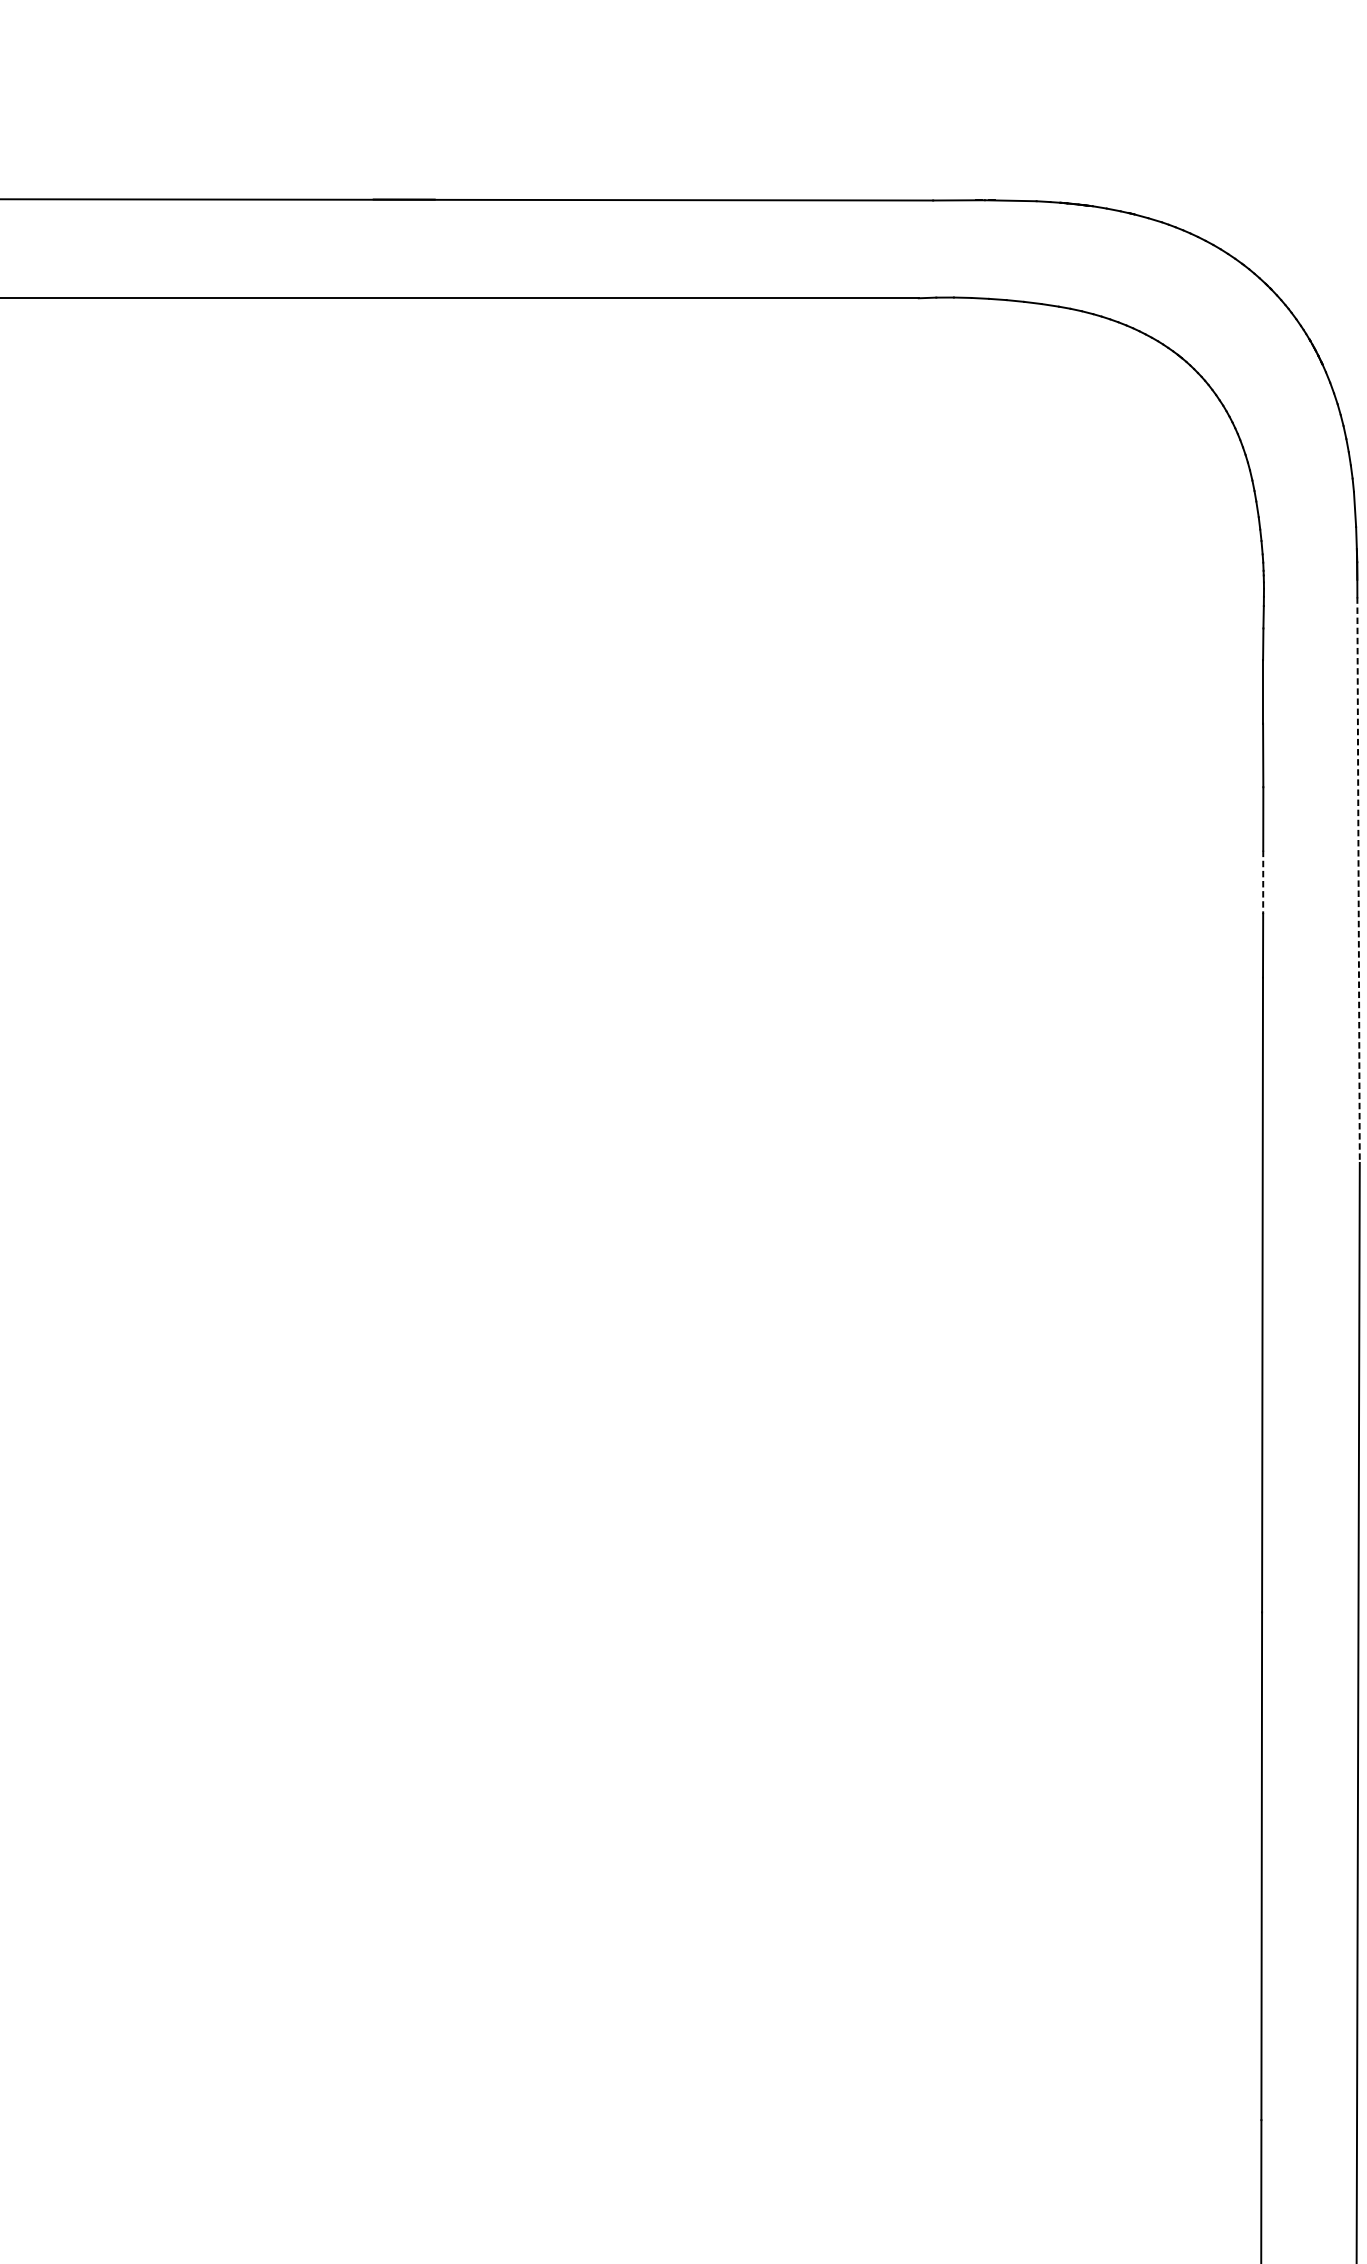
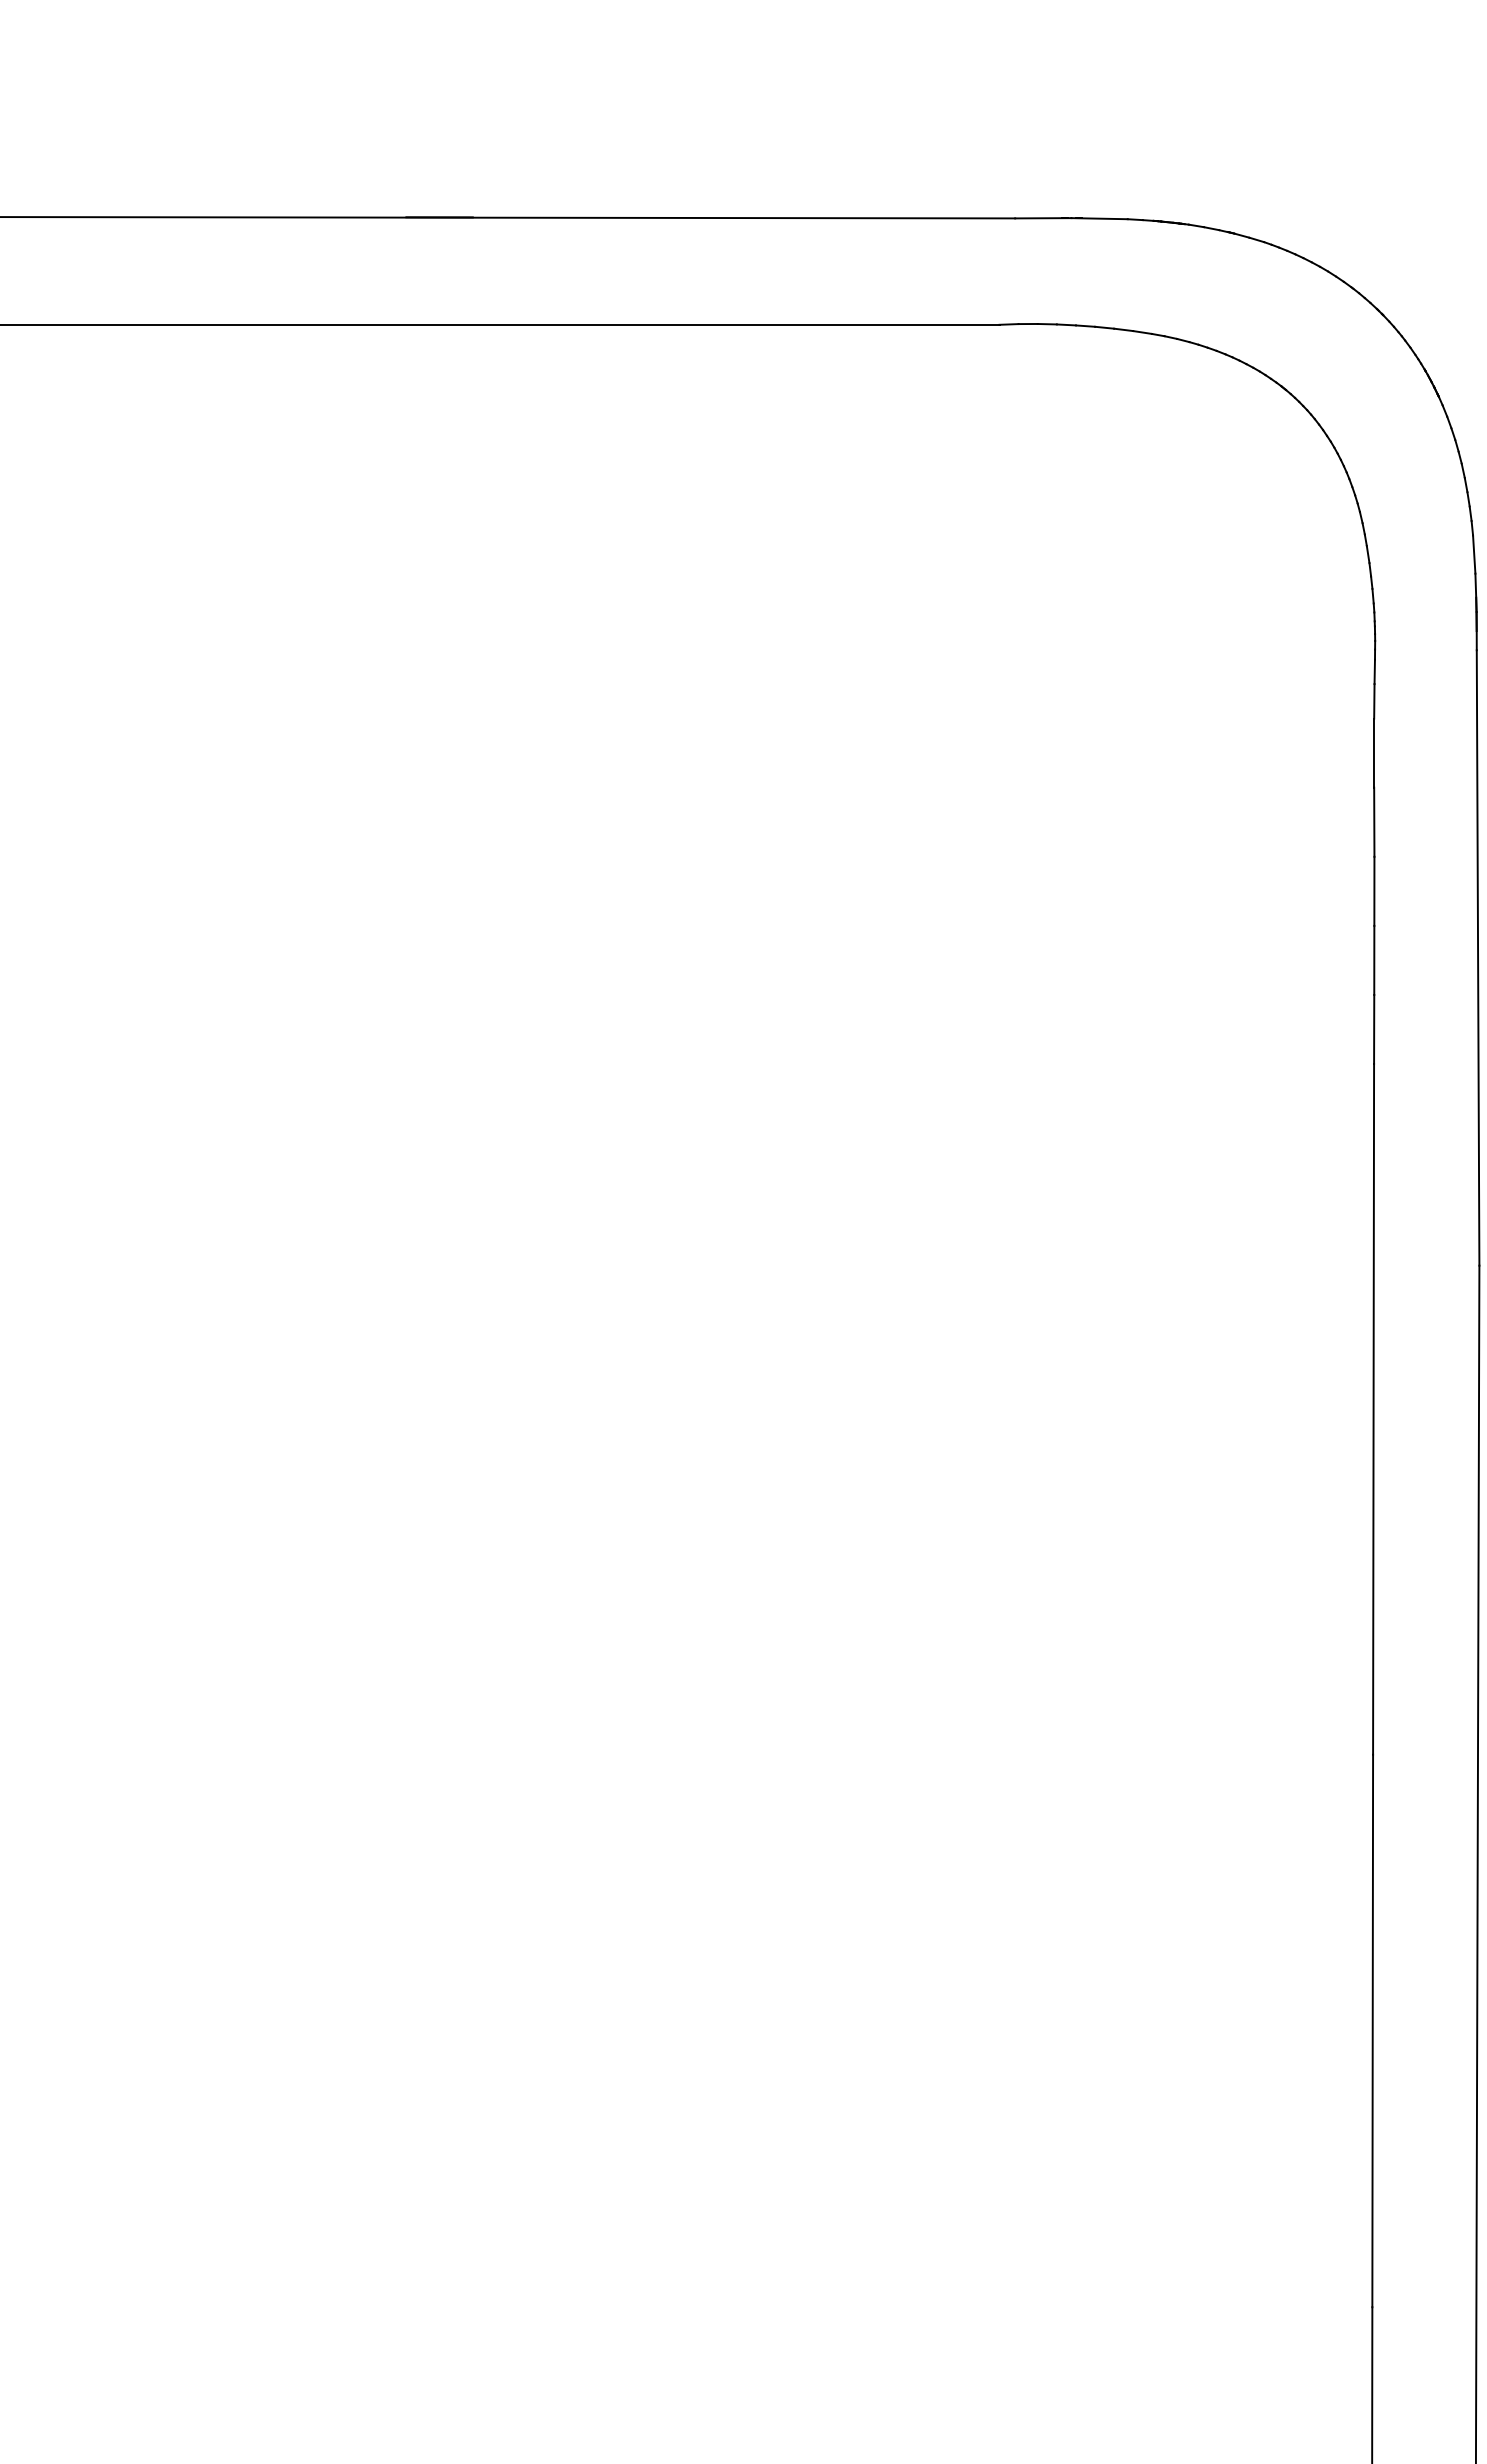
line: (1358, 879) -> (1478, 957), dashed -> solid
line: (1263, 882) -> (1374, 960), dashed -> solid

